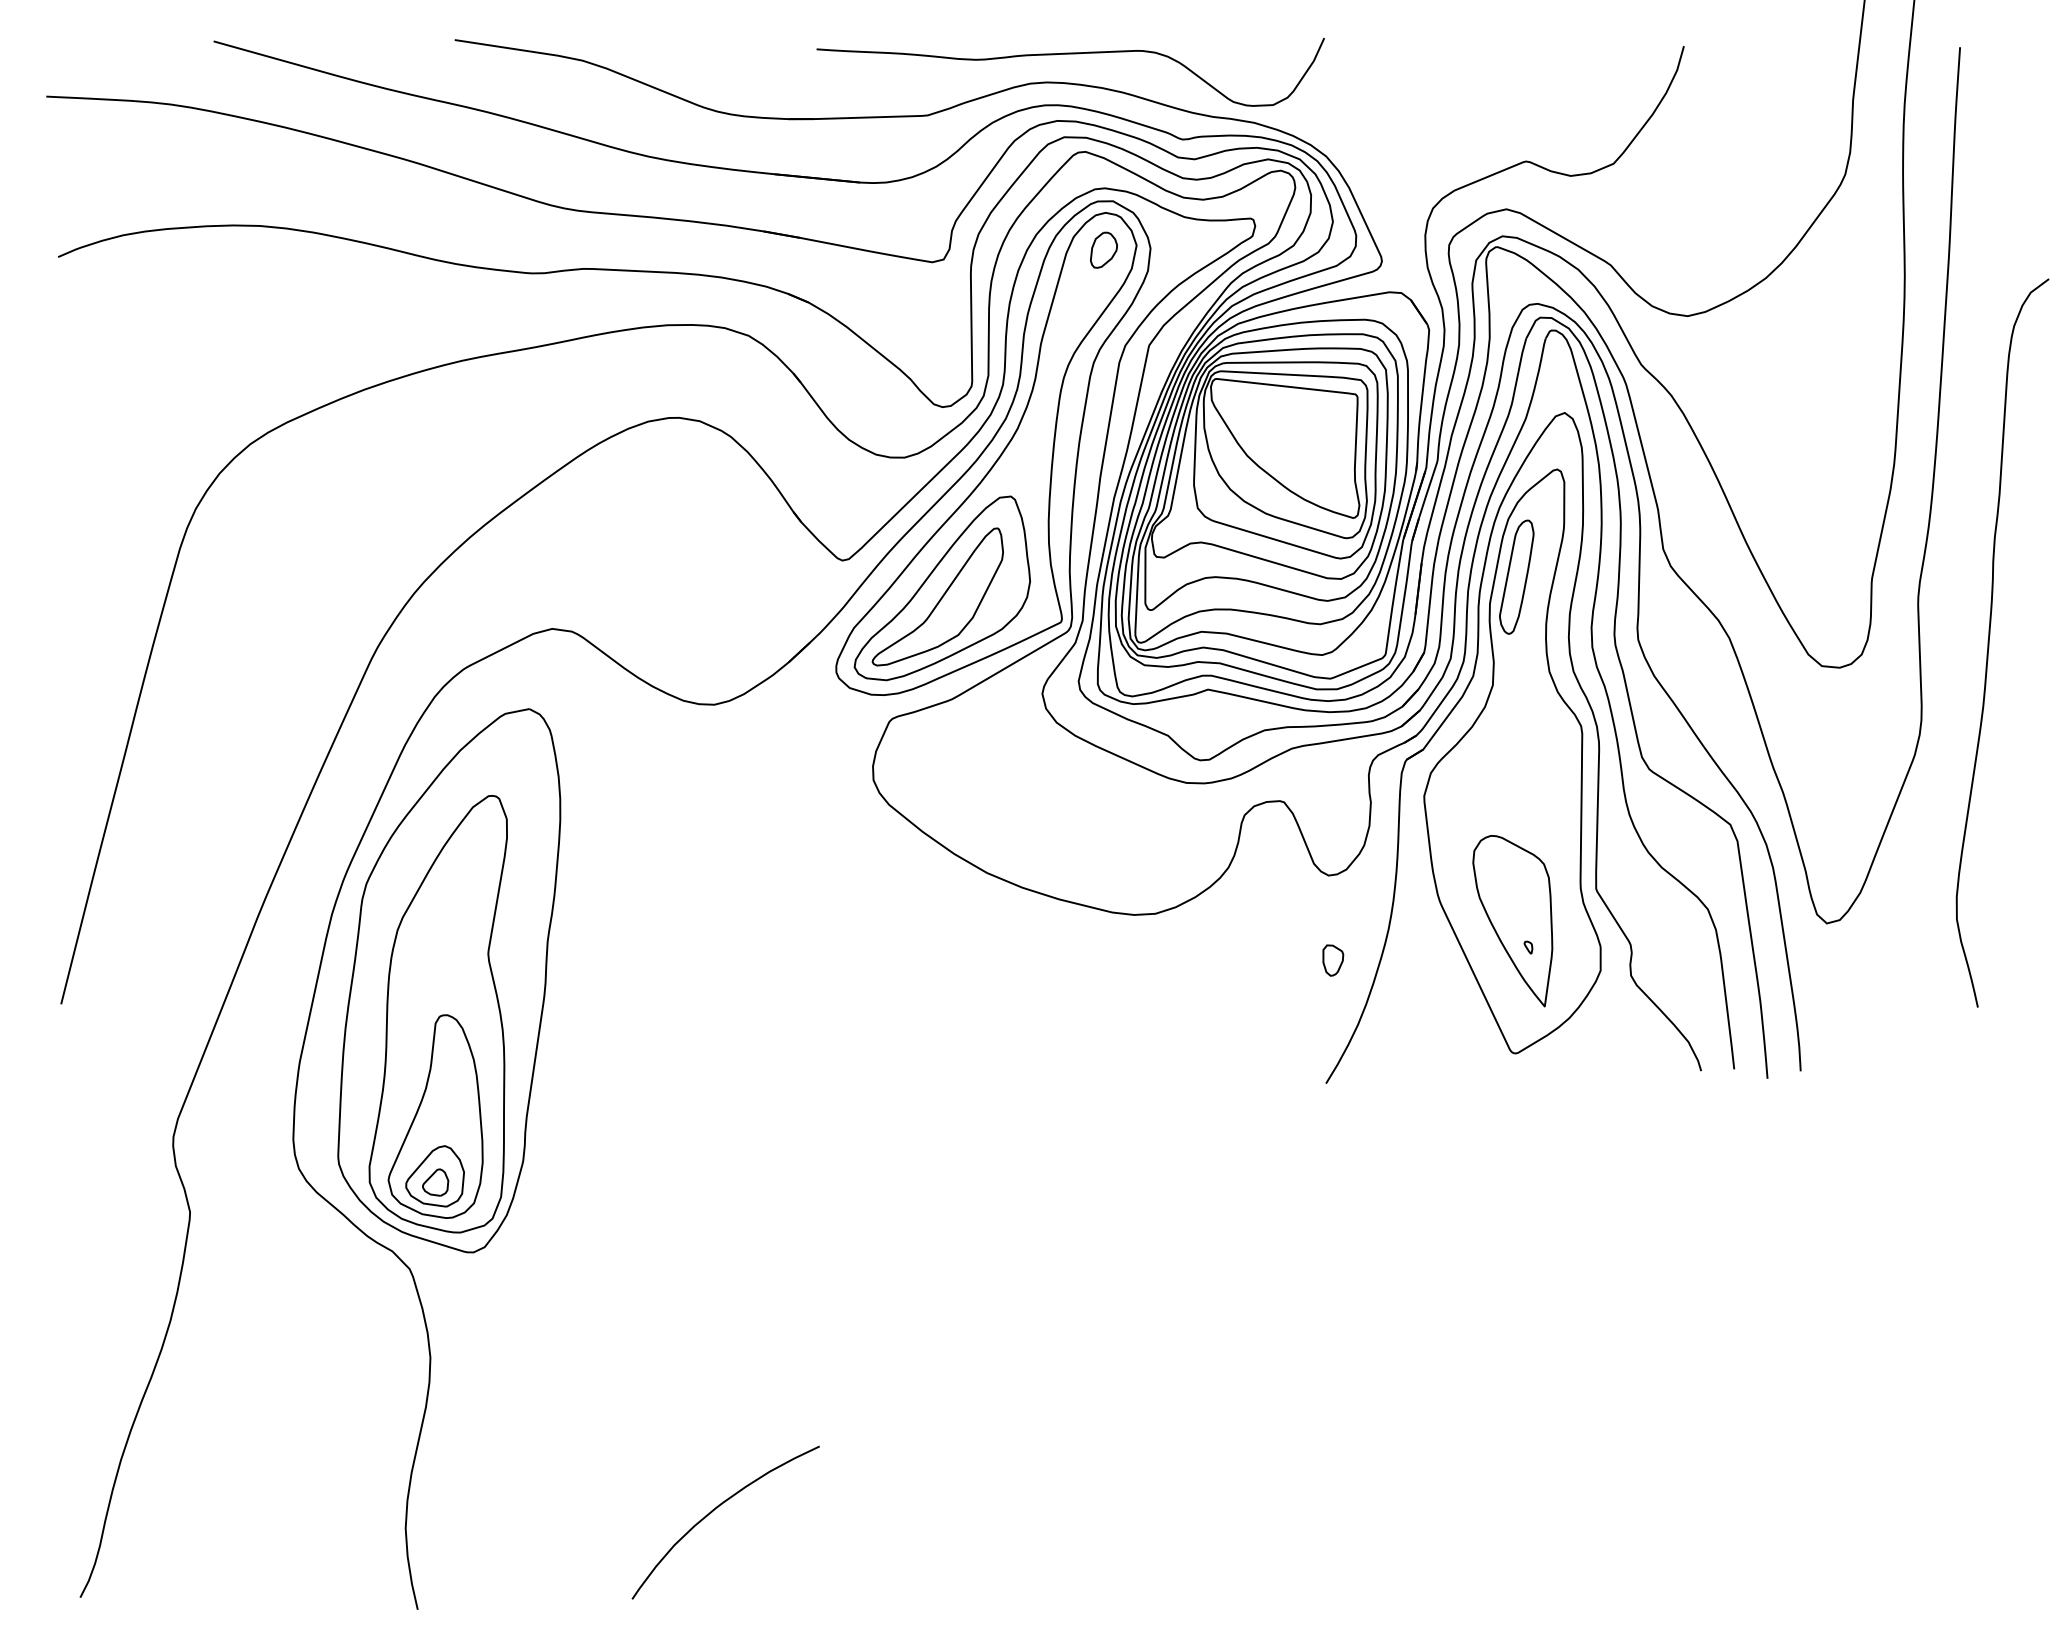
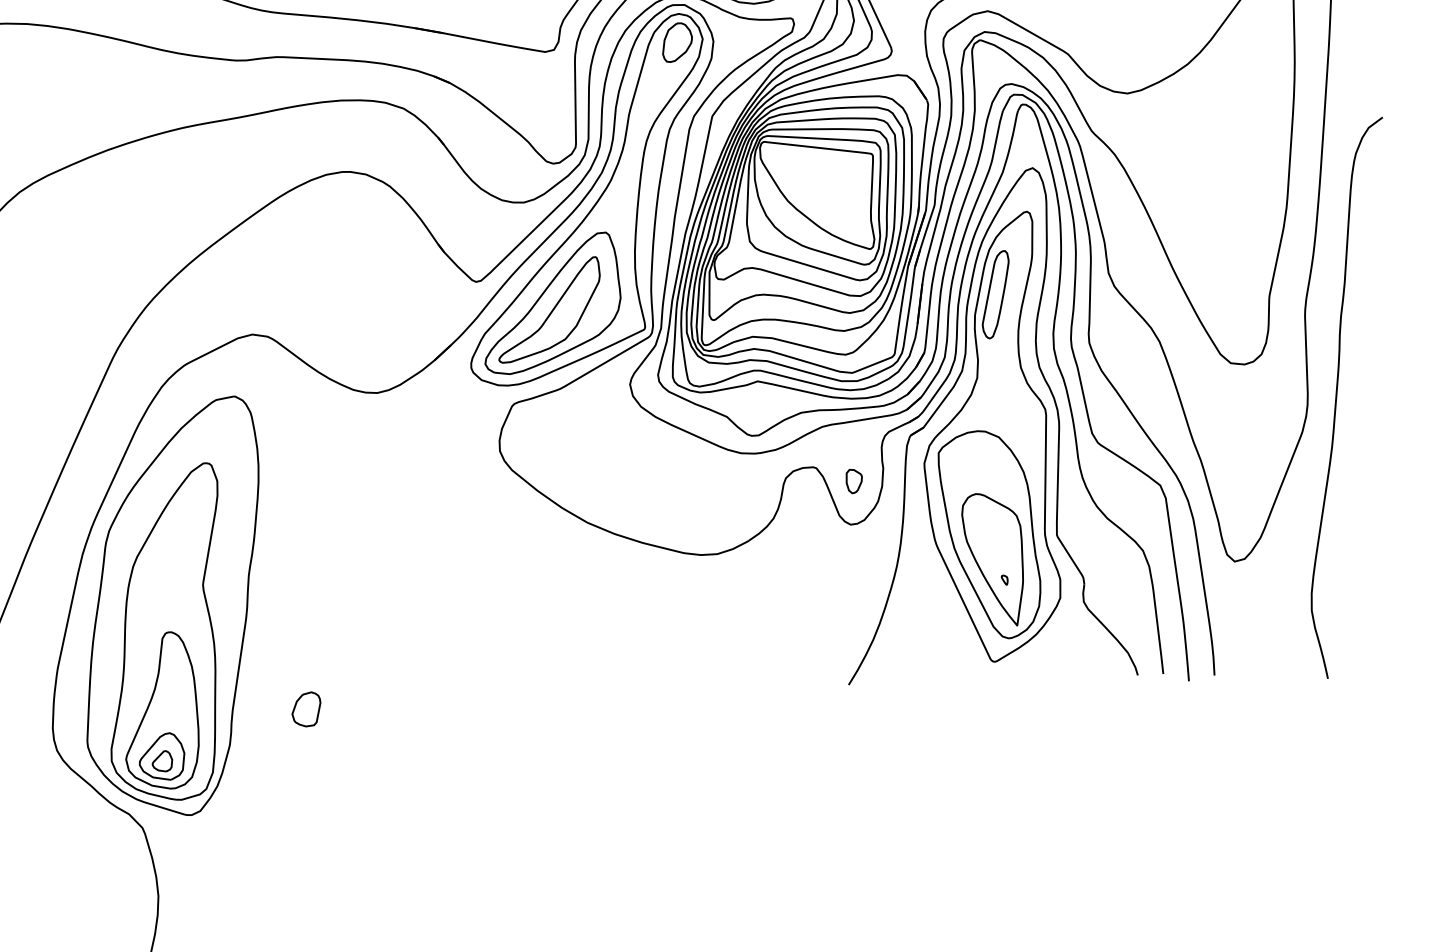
part: (1103, 250) -> (677, 42), size x1.43
curve: (1989, 642) -> (1336, 397), moved
part: (1508, 888) -> (989, 534), added
part: (1333, 960) -> (854, 481), moved
part: (622, 1115) -> (306, 709), added

